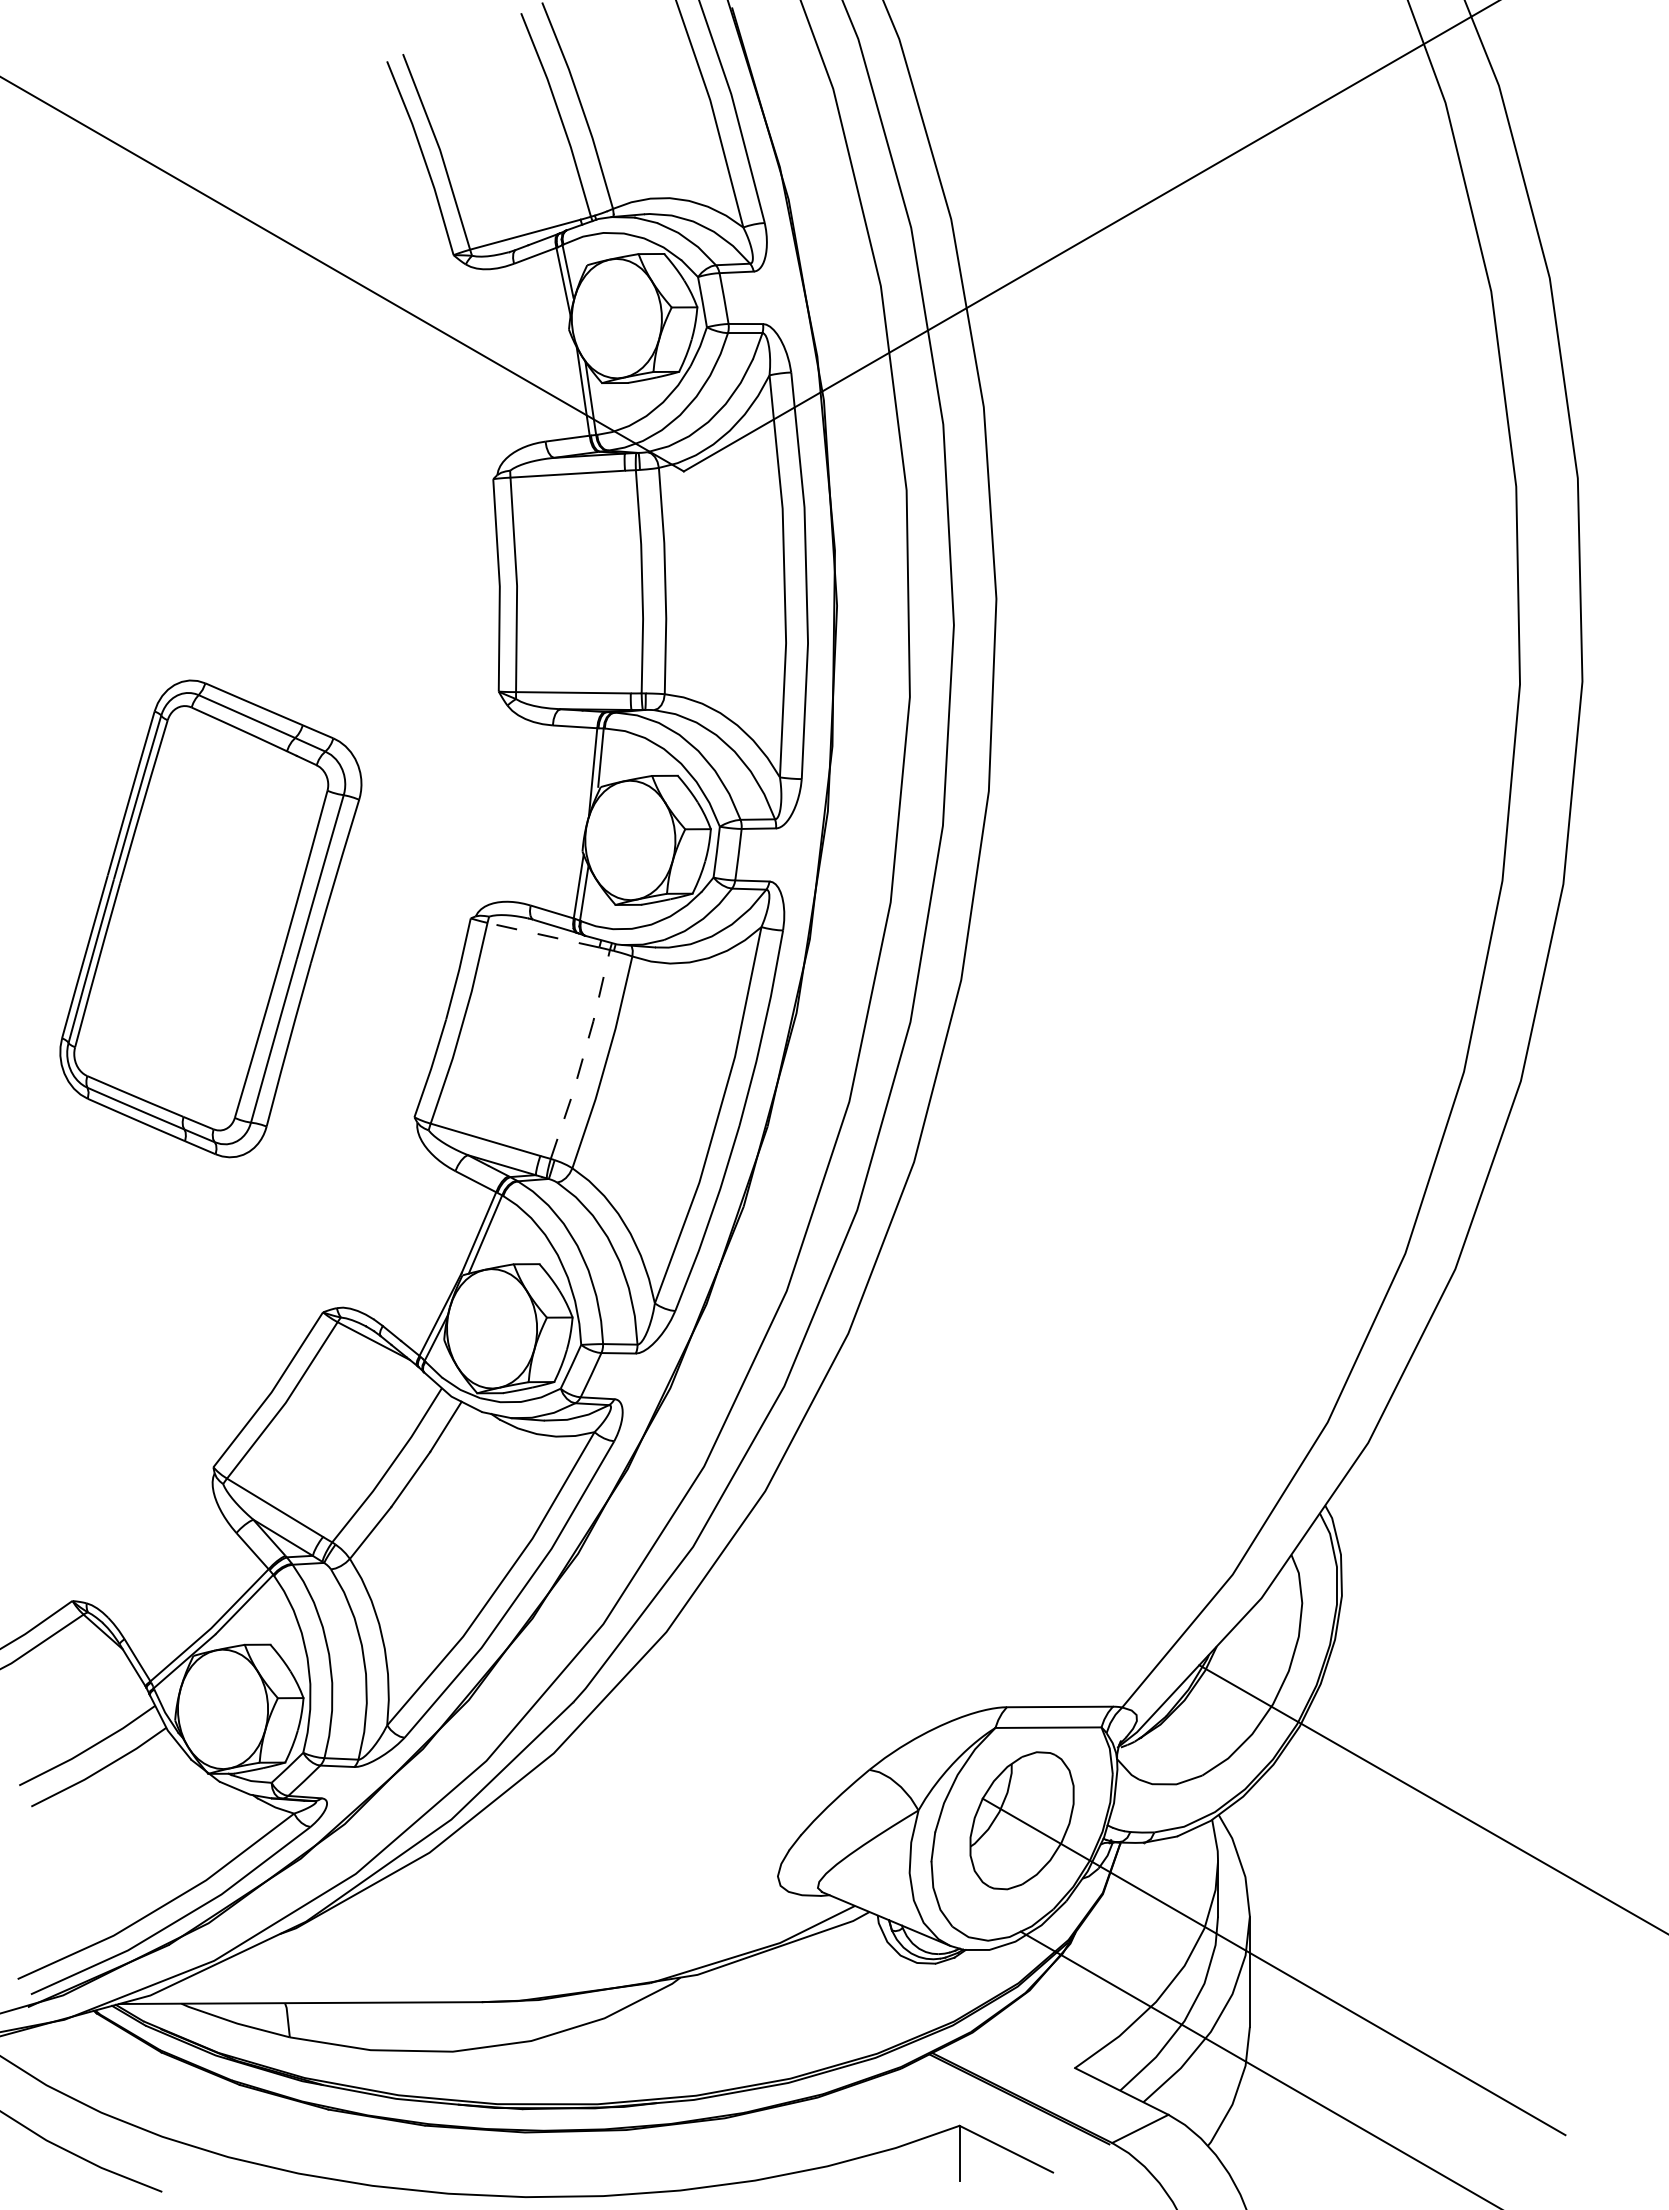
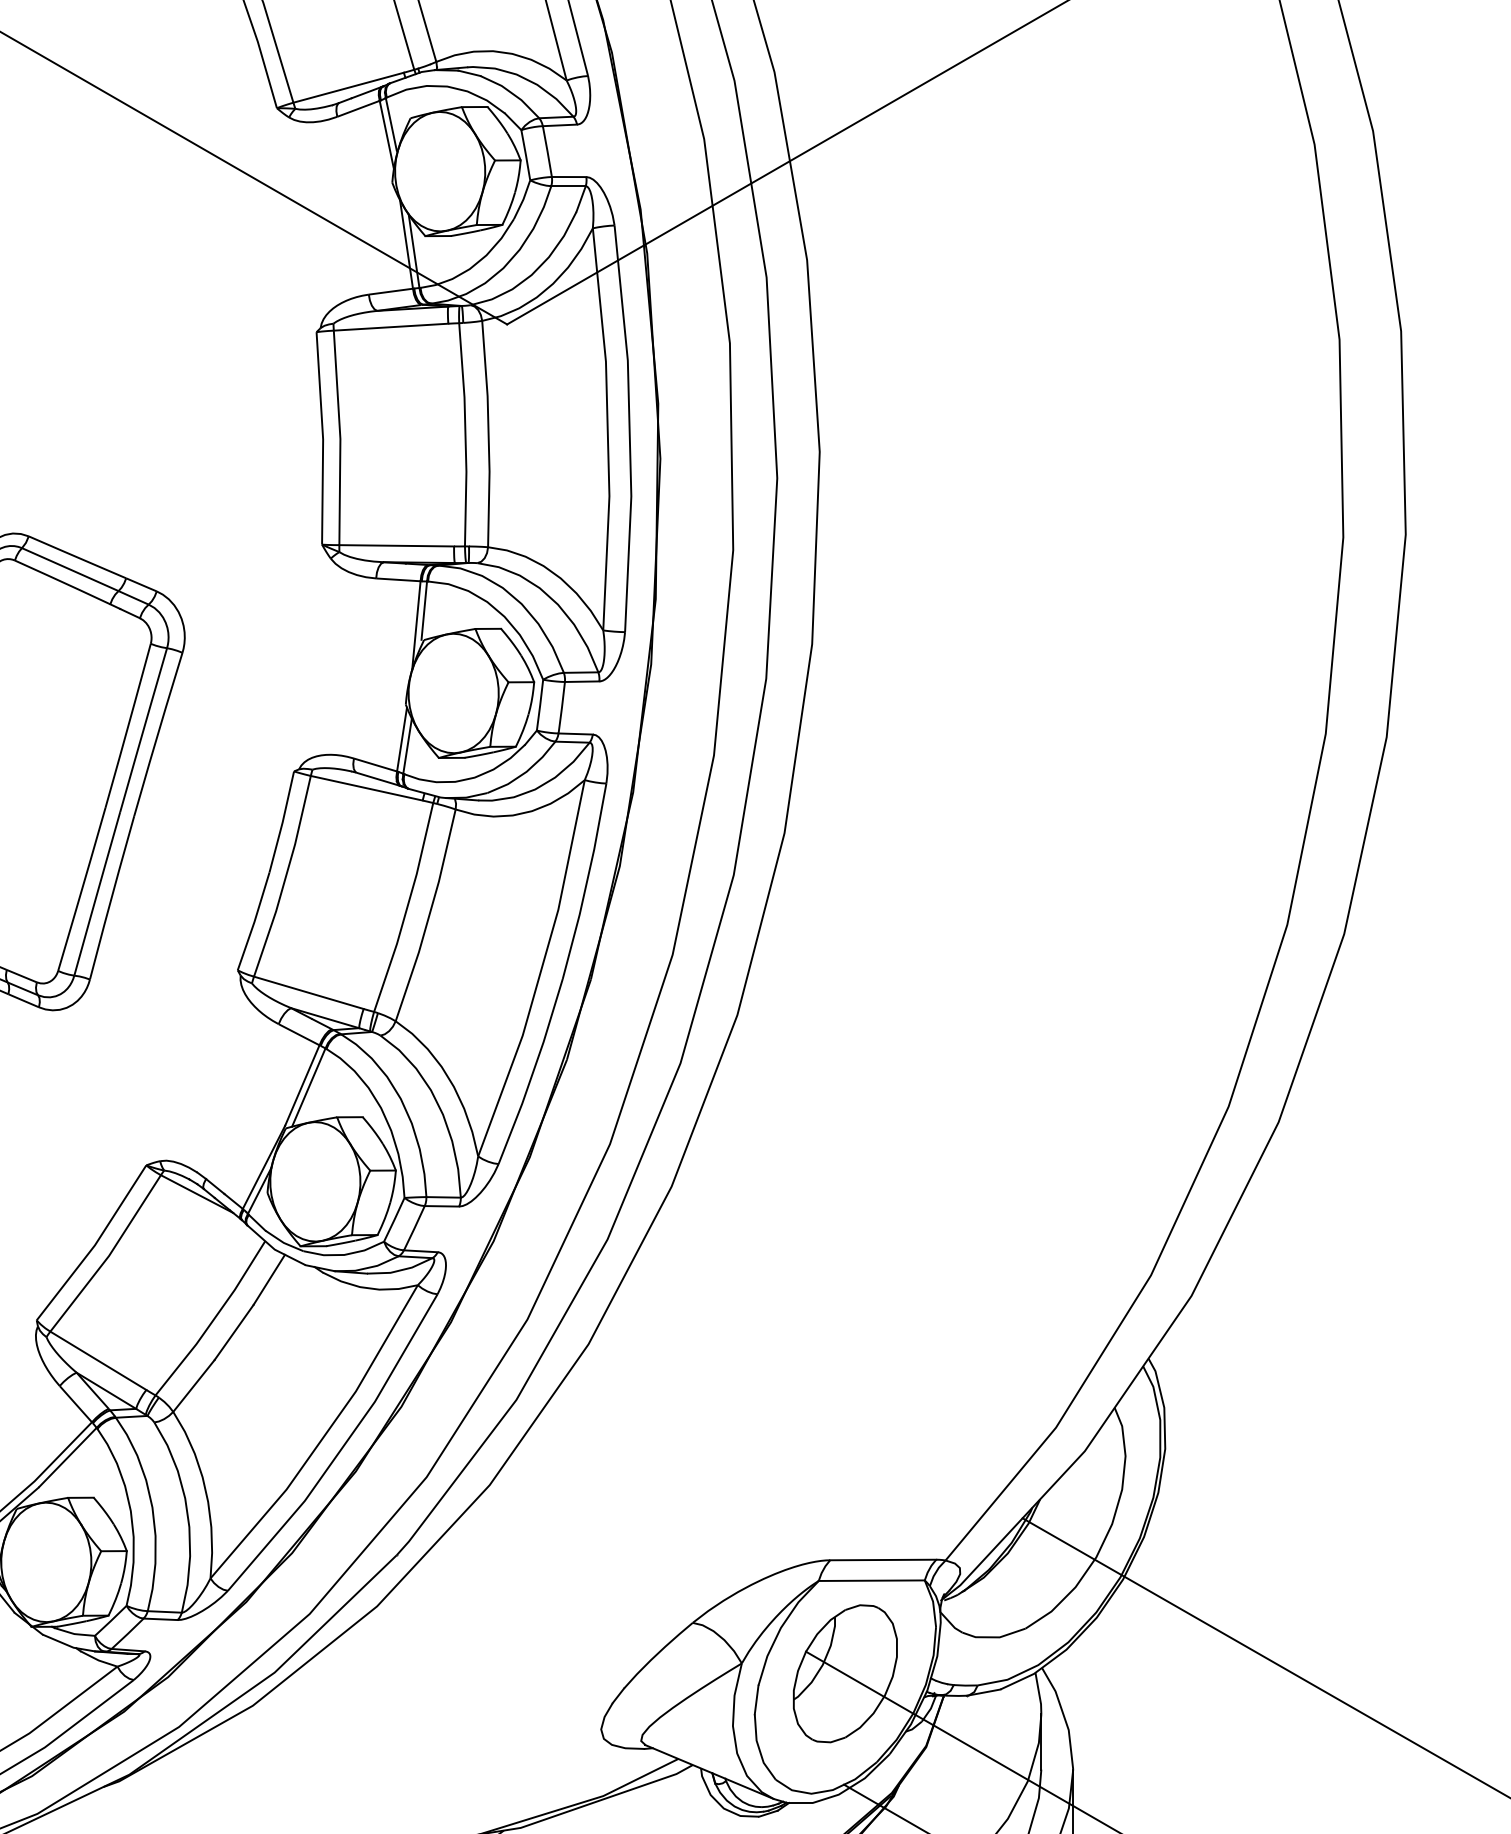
line: (542, 935) -> (365, 788), dashed -> solid
line: (583, 1054) -> (406, 907), dashed -> solid

